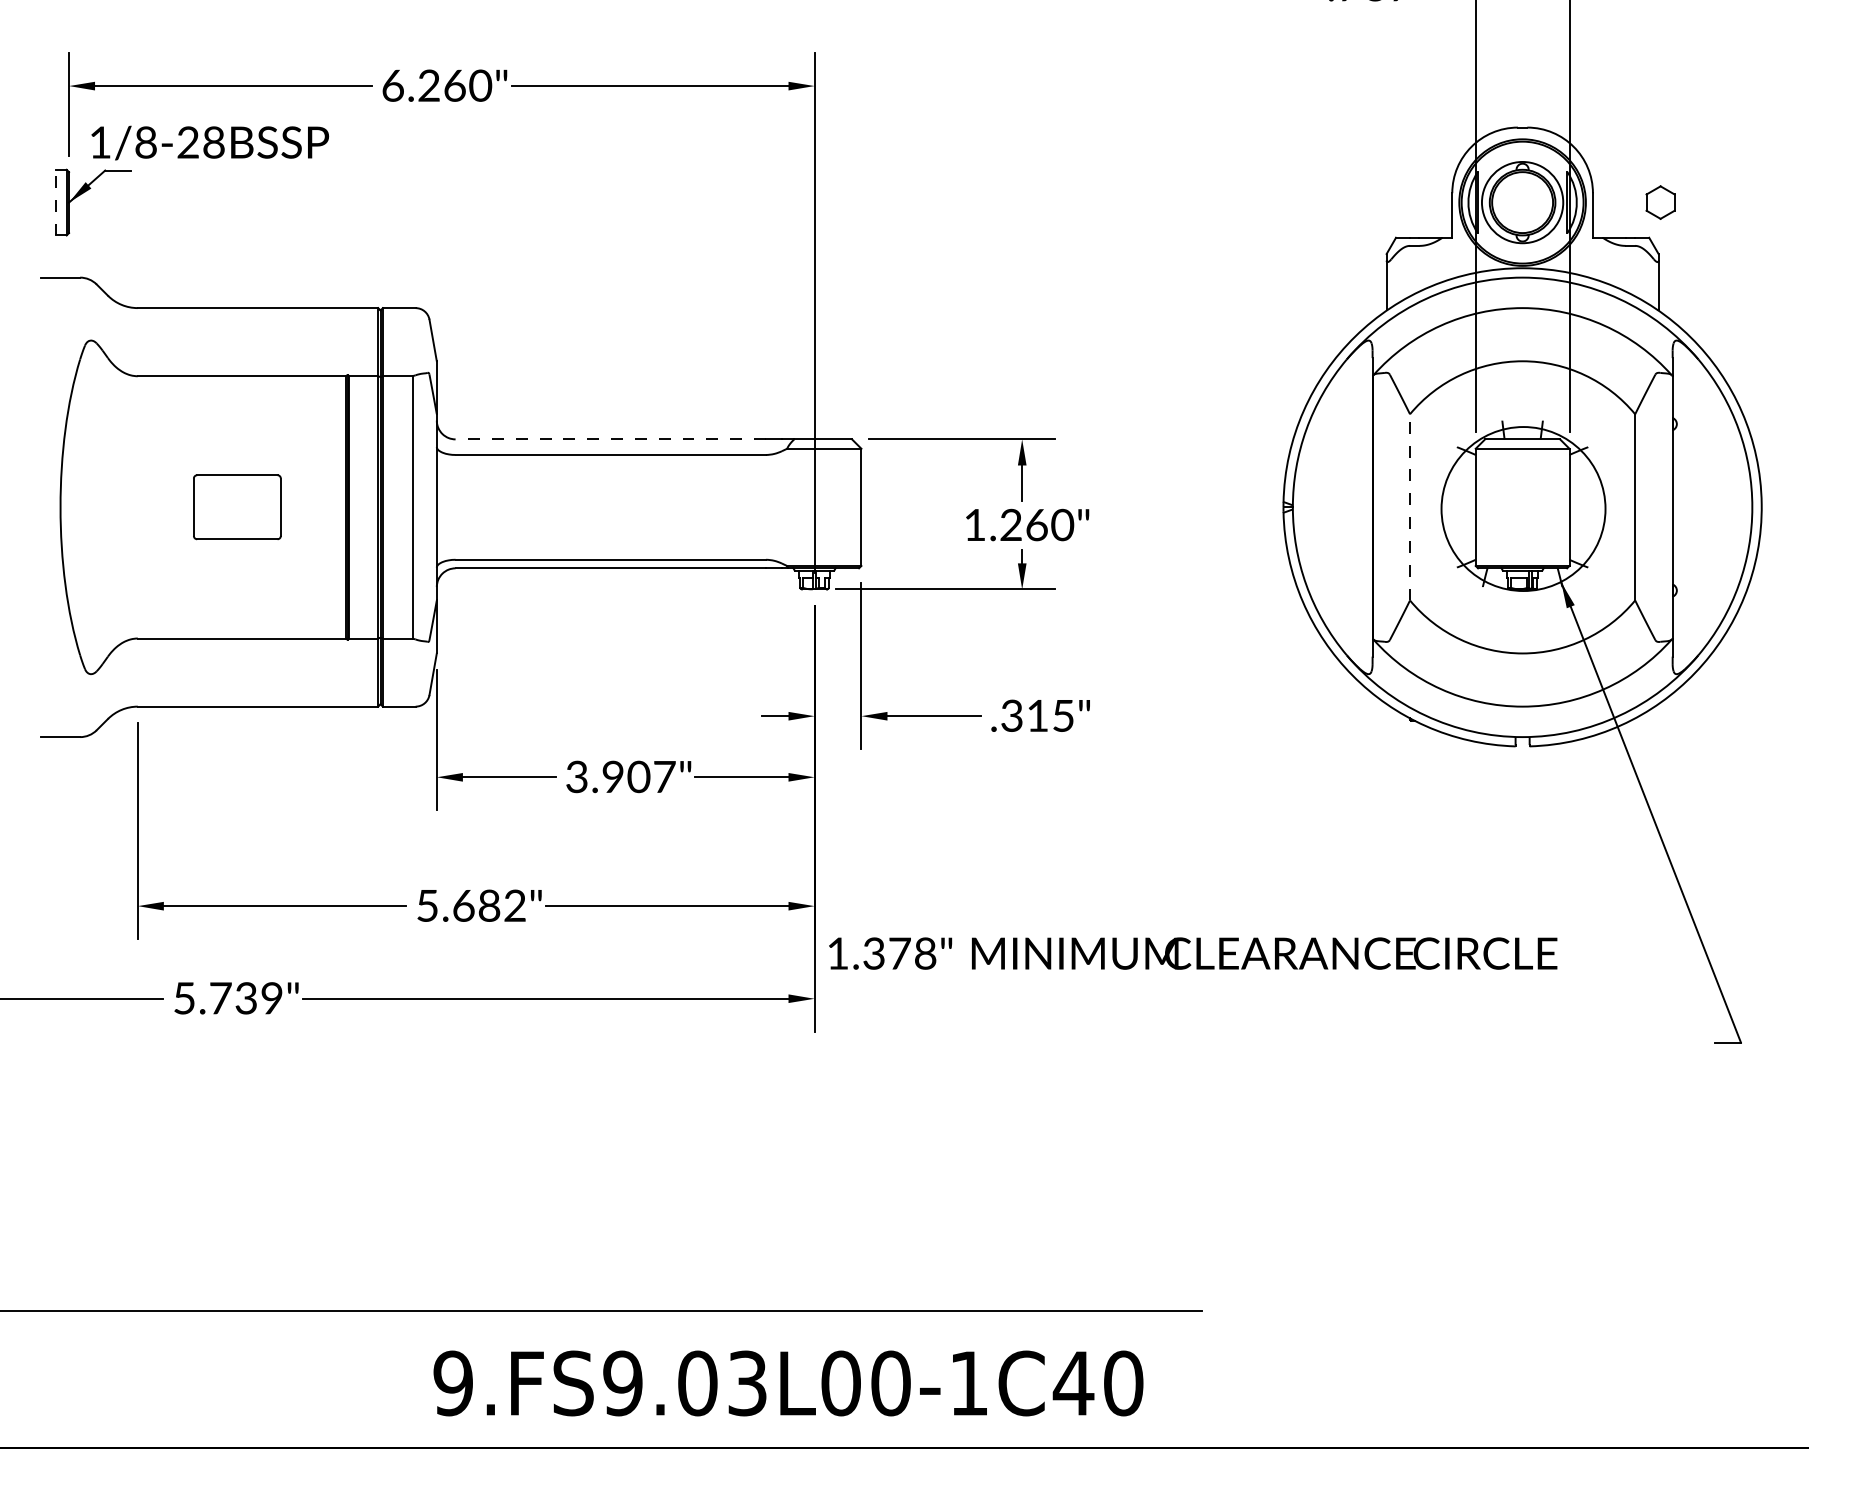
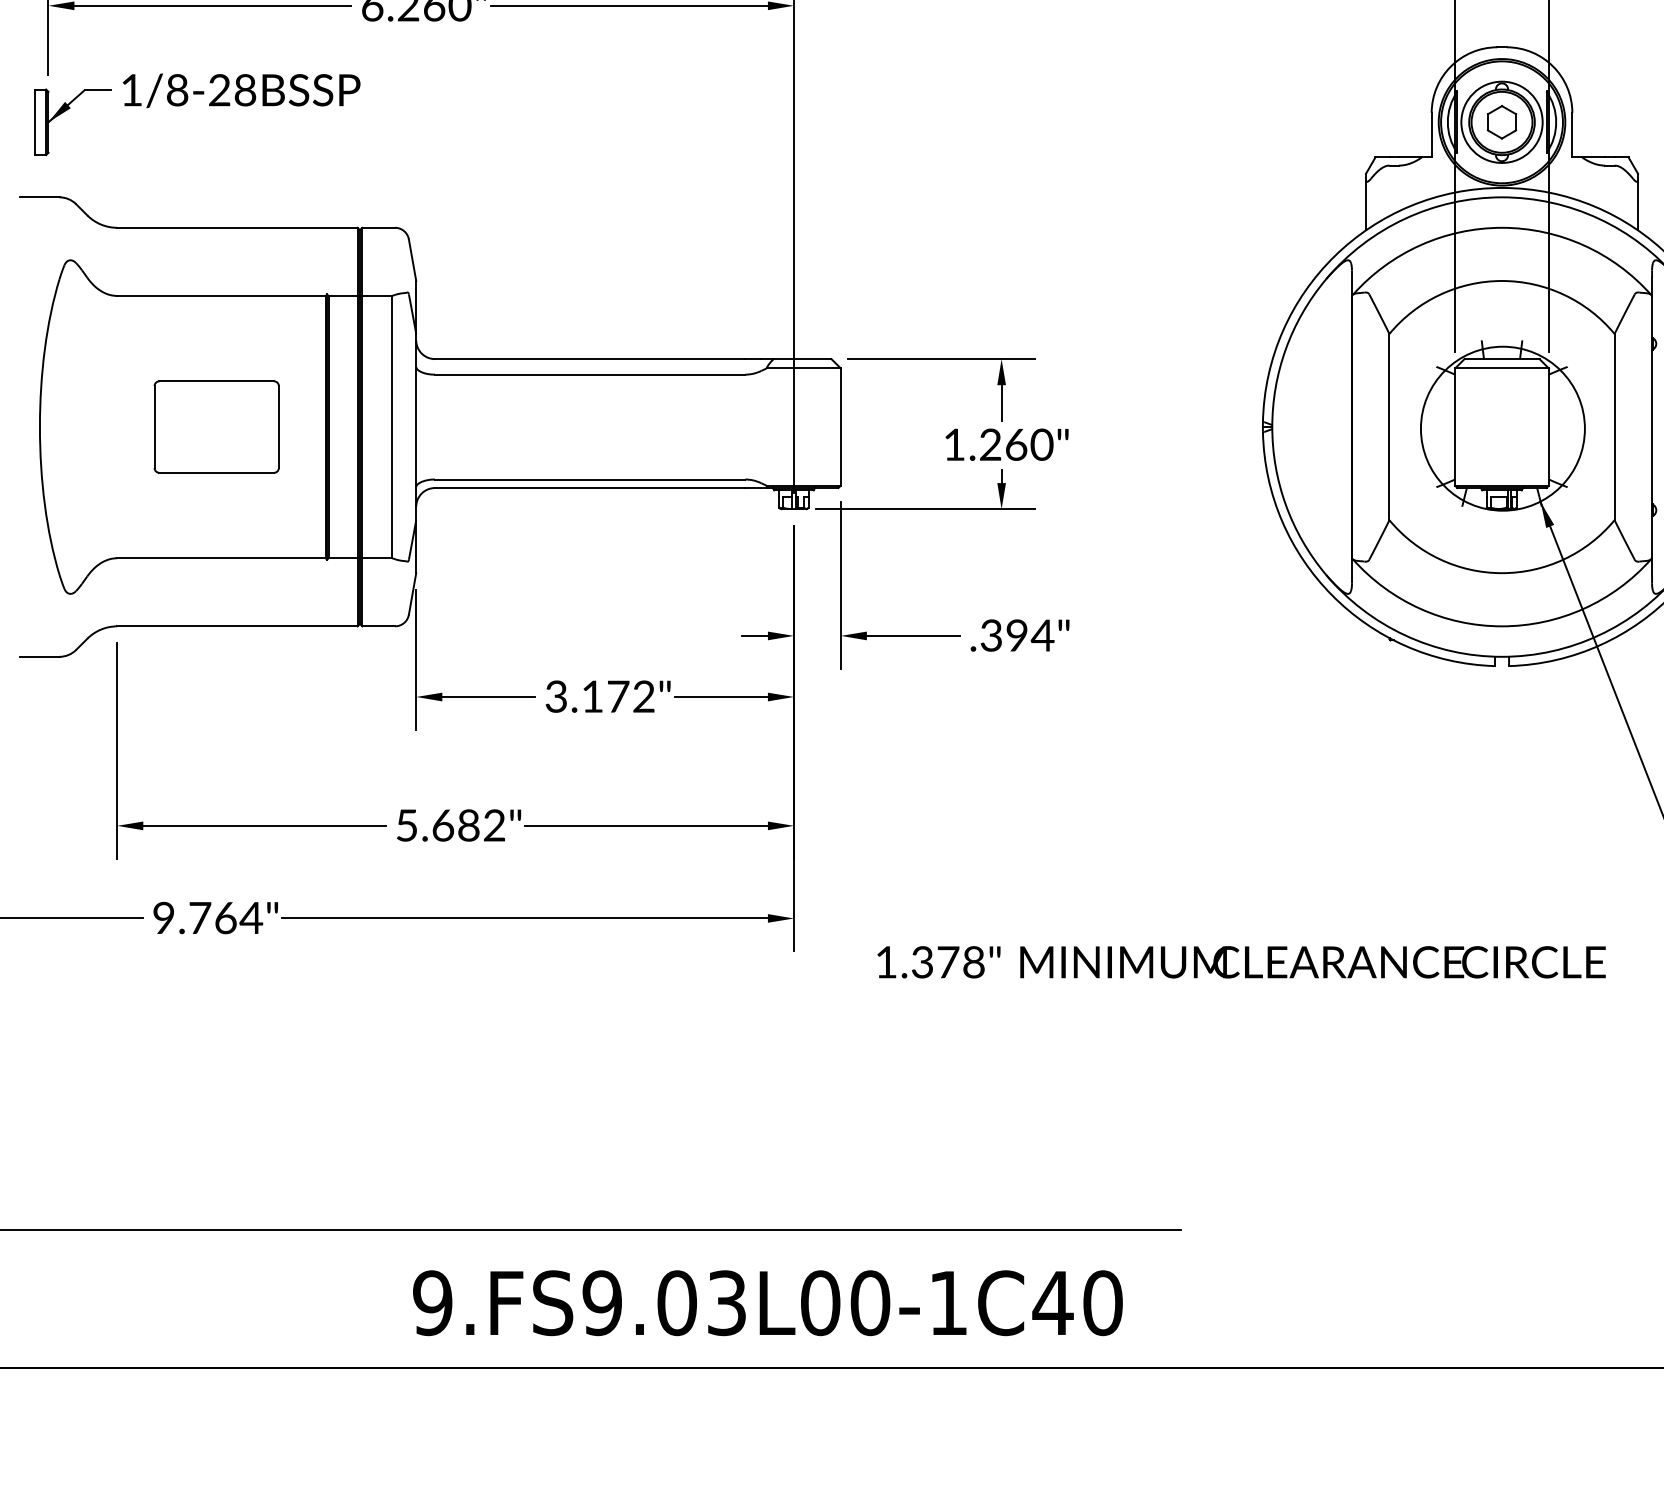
text: (210, 142) -> (241, 90), moved
line: (55, 202) -> (34, 122), dashed -> solid
part: (1660, 202) -> (1501, 122), moved
line: (610, 439) -> (589, 359), dashed -> solid
part: (237, 506) -> (216, 426), size x1.43
line: (1410, 506) -> (1389, 426), dashed -> solid
text: (1051, 715) -> (1030, 635), .315" -> .394"
text: (638, 776) -> (617, 696), 3.907" -> 3.172"
text: (1193, 953) -> (1241, 962), moved
text: (228, 998) -> (207, 918), 5.739" -> 9.764"

